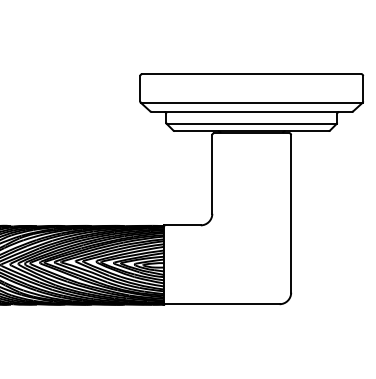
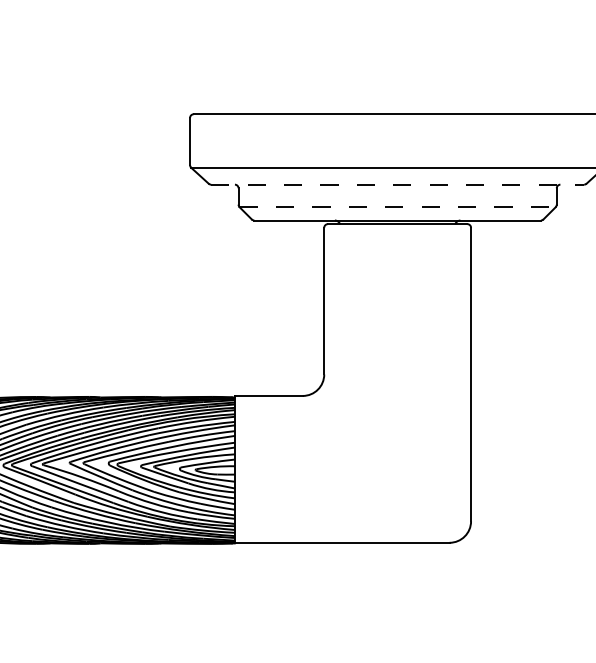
line: (252, 111) -> (399, 183), solid -> dashed
line: (251, 124) -> (397, 208), solid -> dashed

